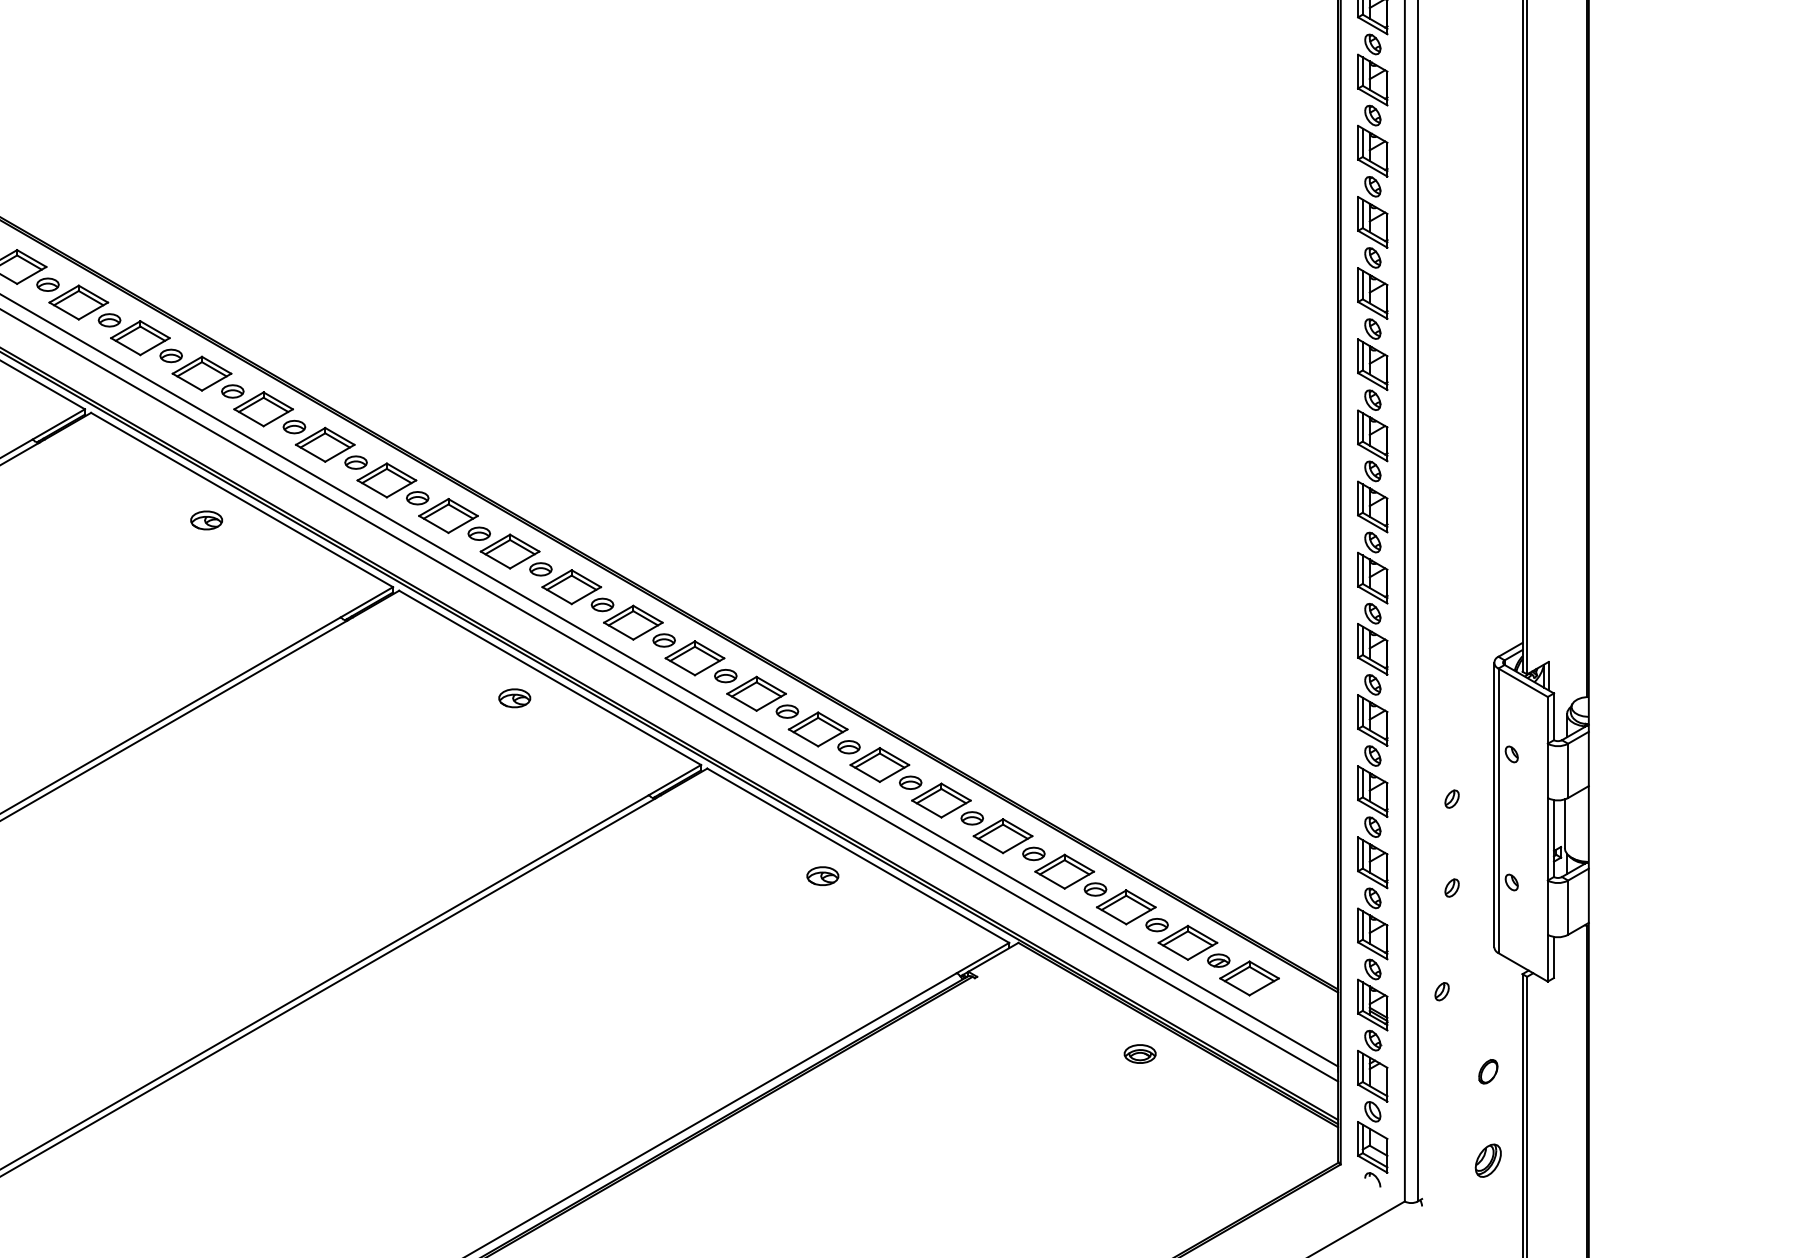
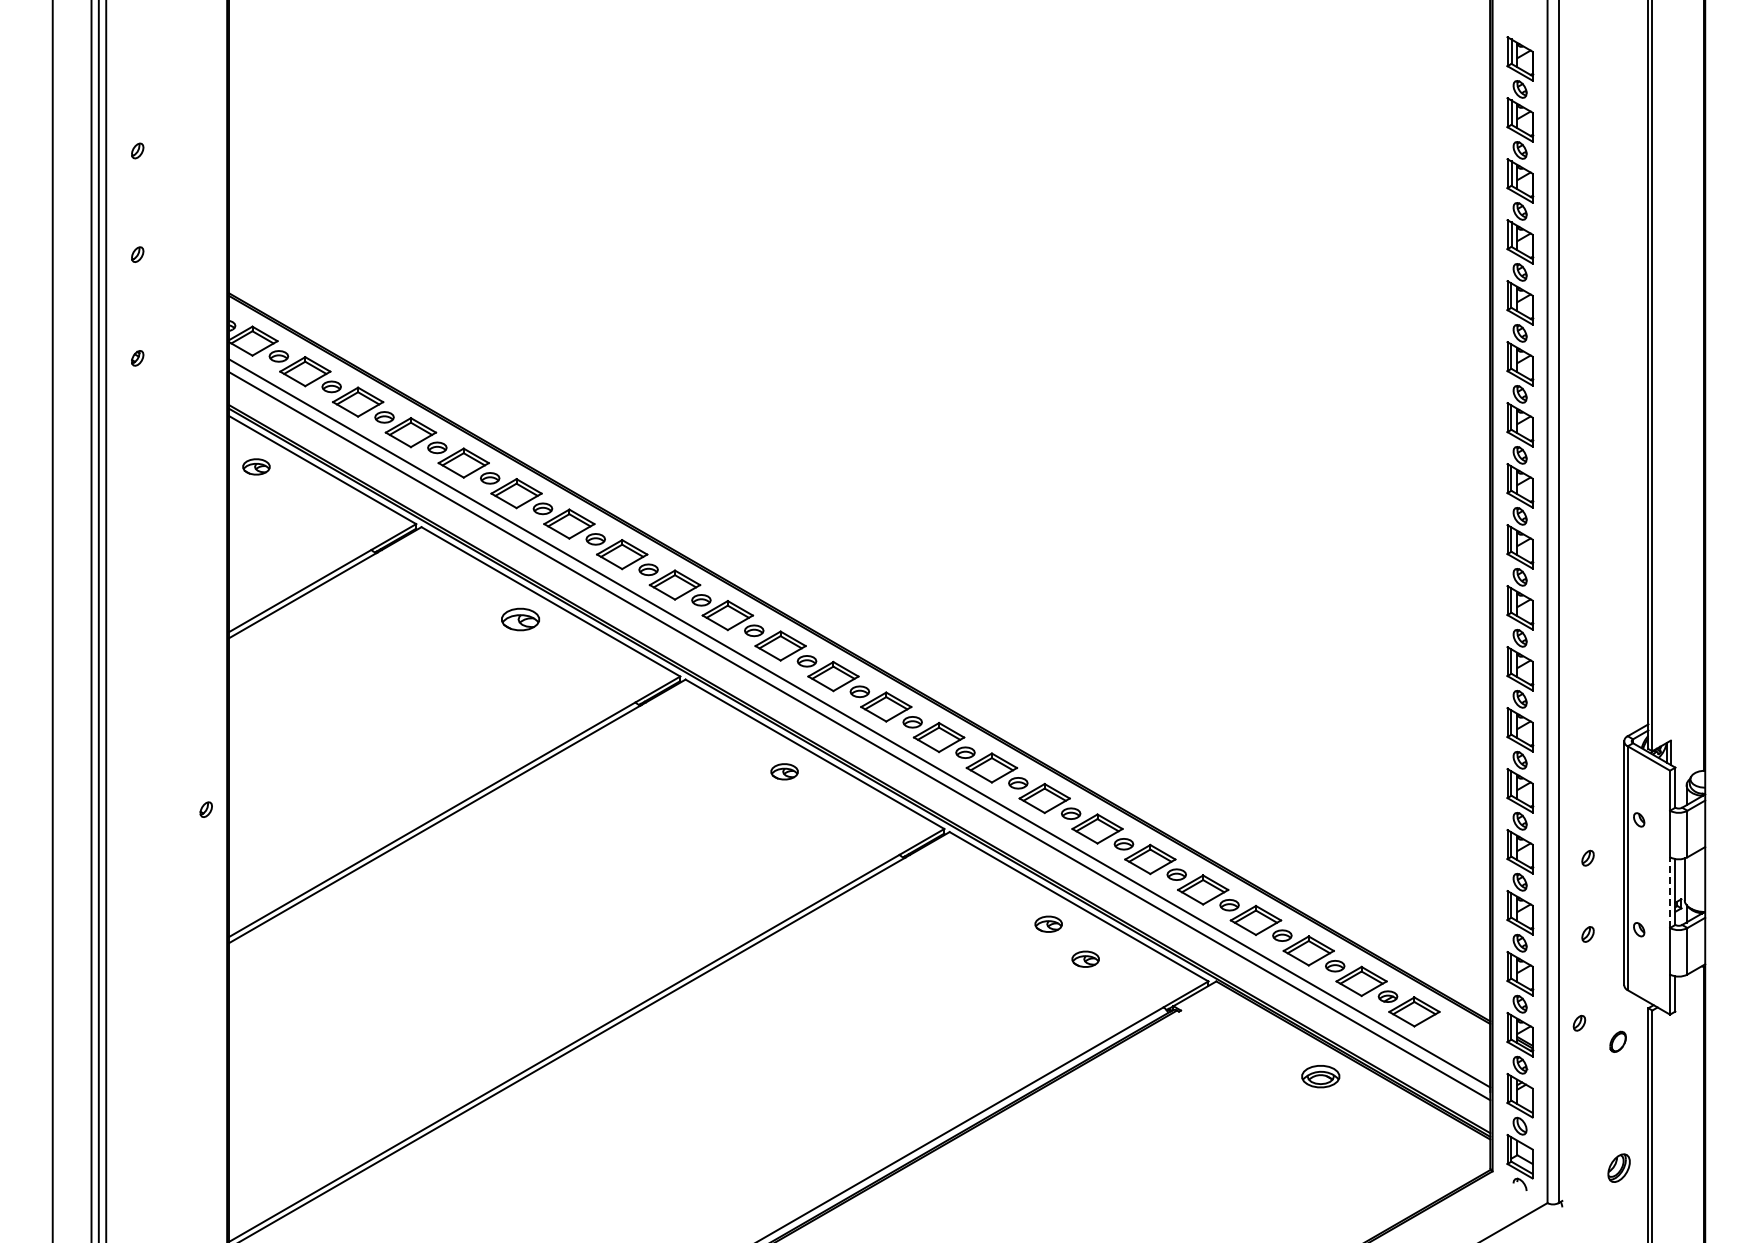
part: (206, 519) -> (520, 618), size x1.4
line: (1548, 839) -> (1670, 892), solid -> dashed
part: (865, 916) -> (1085, 958), added
part: (1139, 1053) -> (1320, 1076), size x1.4
part: (1487, 1071) -> (1617, 1041), moved

